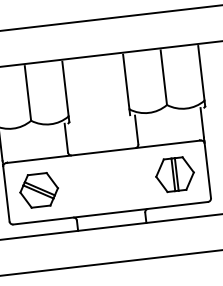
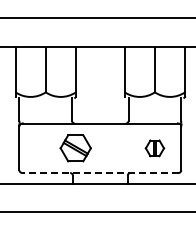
part: (174, 174) -> (154, 148), size x0.6
part: (38, 190) -> (75, 148), moved
line: (109, 212) -> (99, 172), solid -> dashed

